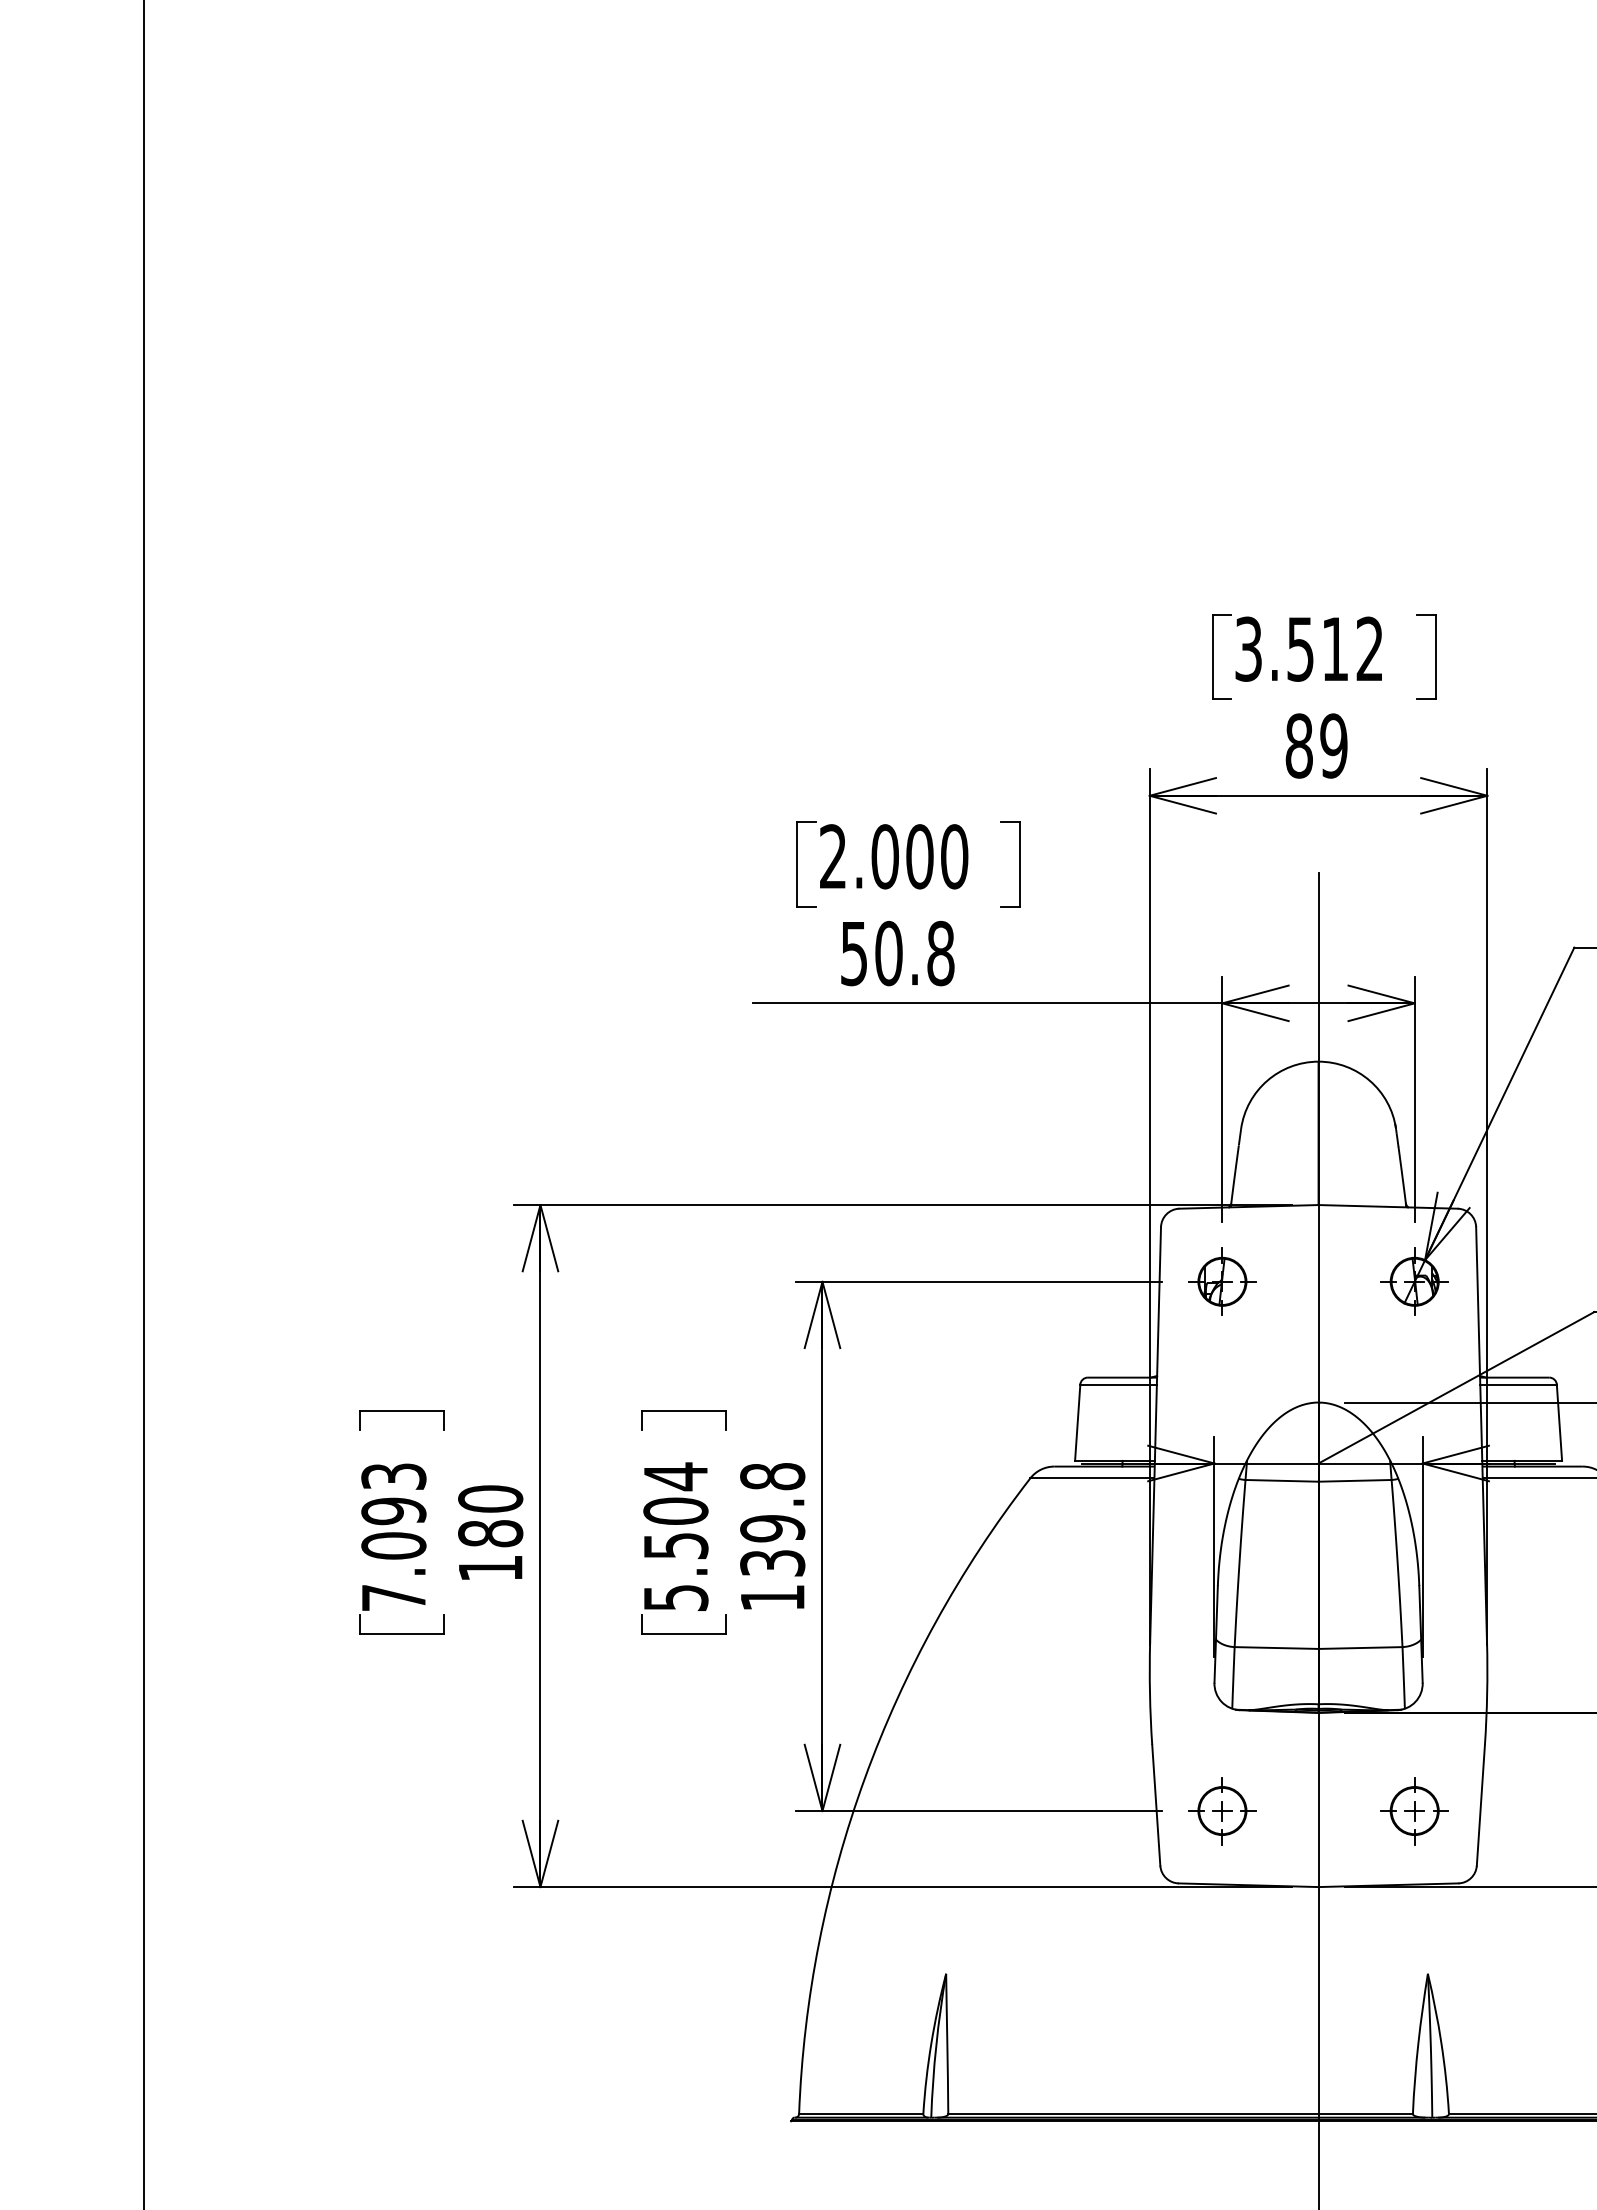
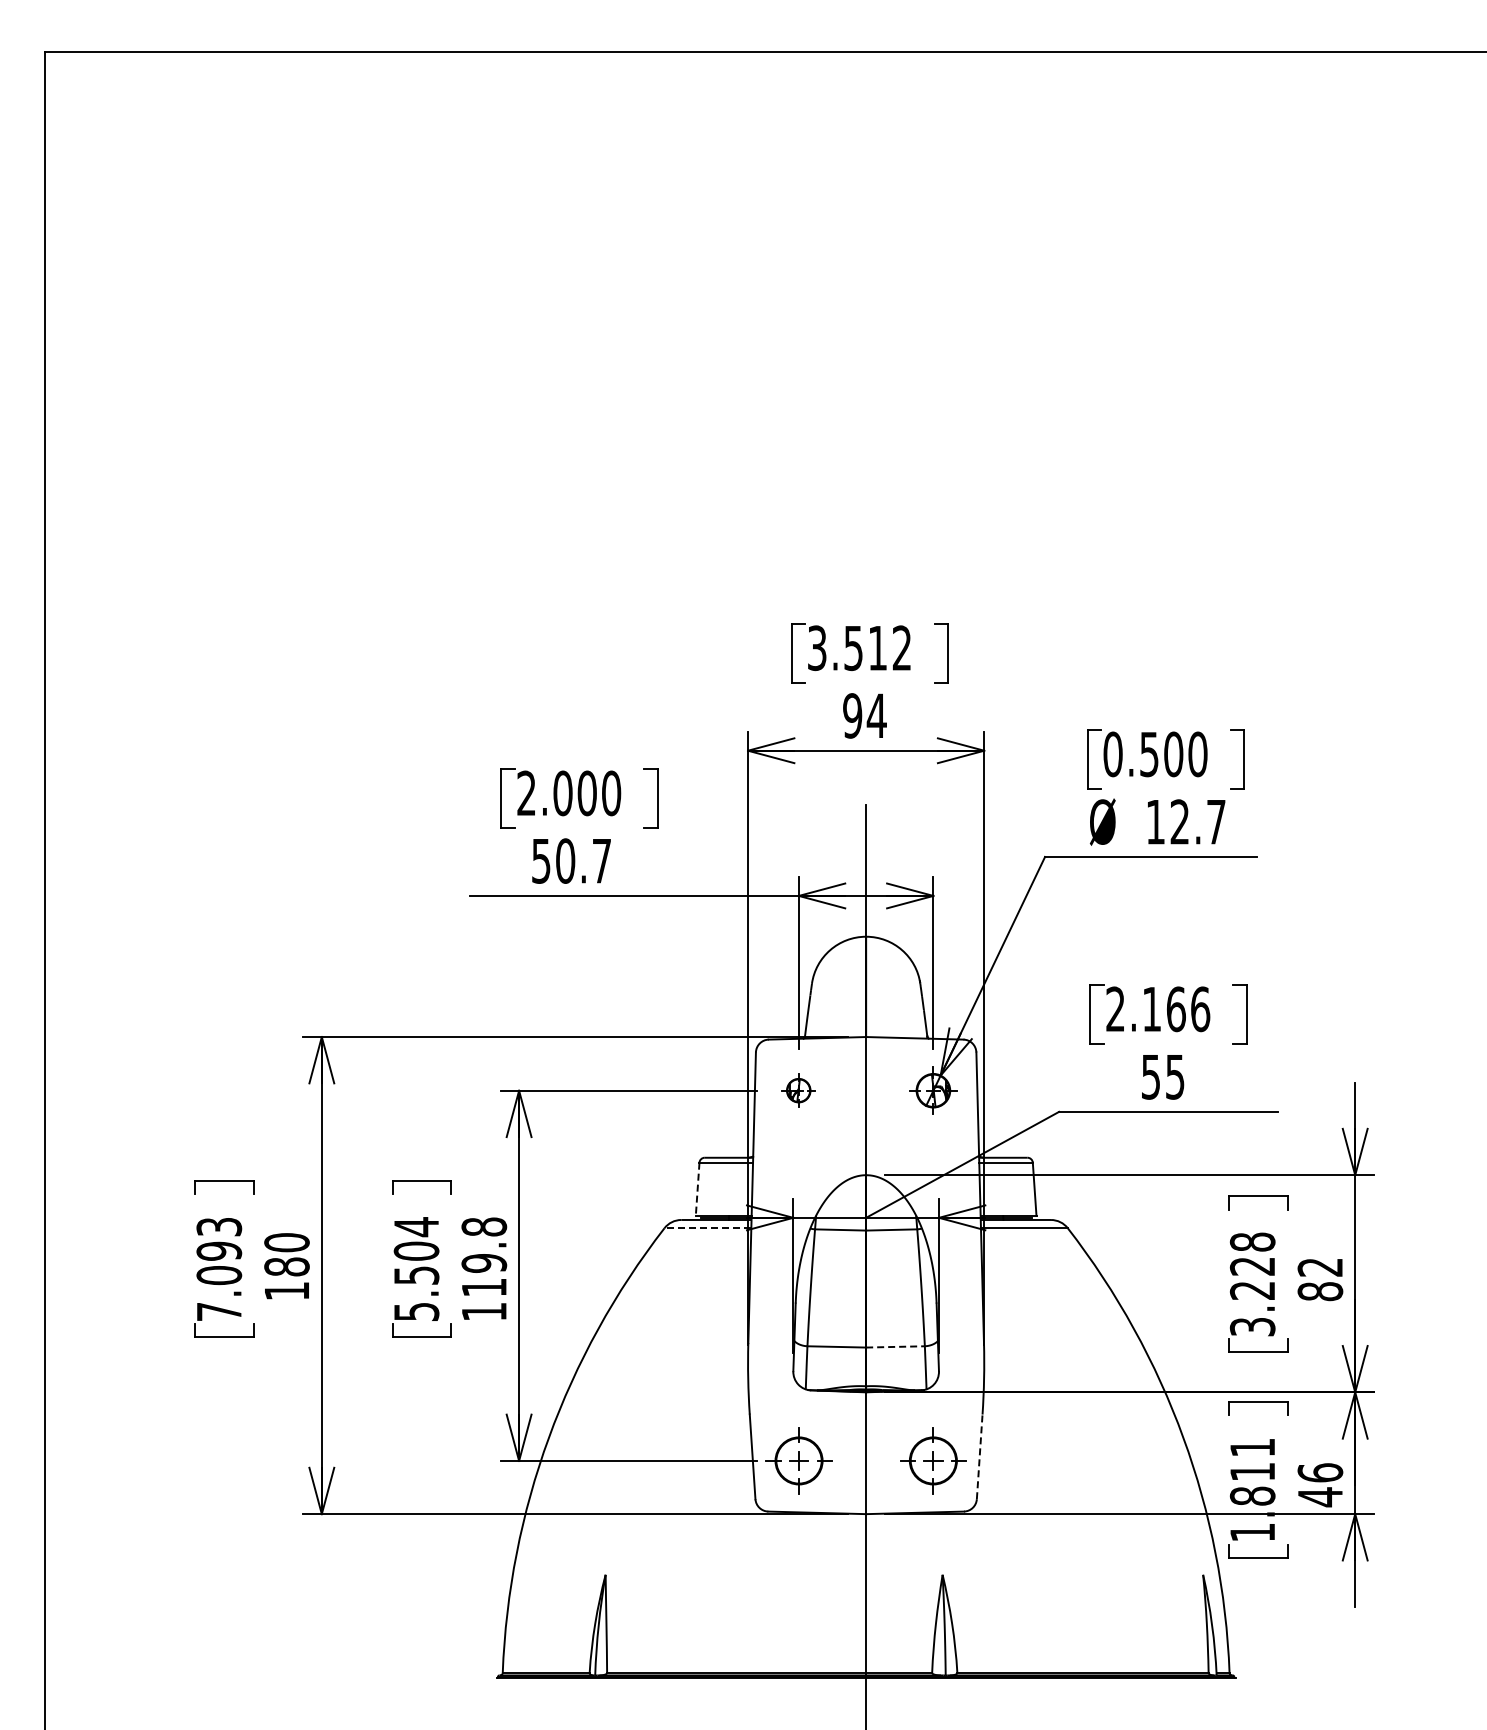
text: (1316, 745) -> (864, 715), 89 -> 94
text: (940, 952) -> (601, 860), 50.8 -> 50.7
part: (1221, 1281) -> (798, 1090), size x0.7
line: (1077, 1422) -> (697, 1189), solid -> dashed
line: (1091, 1478) -> (707, 1228), solid -> dashed
text: (772, 1563) -> (484, 1287), 139.8 -> 119.8
line: (1361, 1647) -> (896, 1346), solid -> dashed
line: (1480, 1804) -> (979, 1456), solid -> dashed
part: (1221, 1810) -> (798, 1460), size x1.4
part: (1414, 1810) -> (933, 1460), size x1.4

